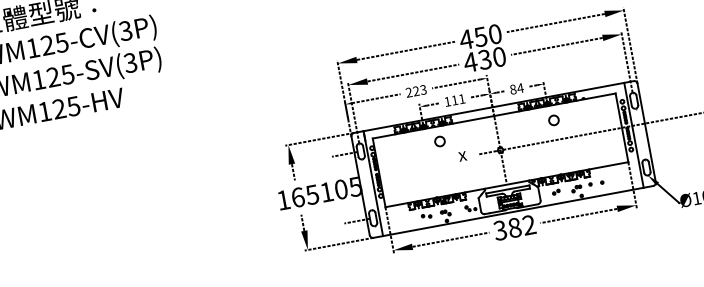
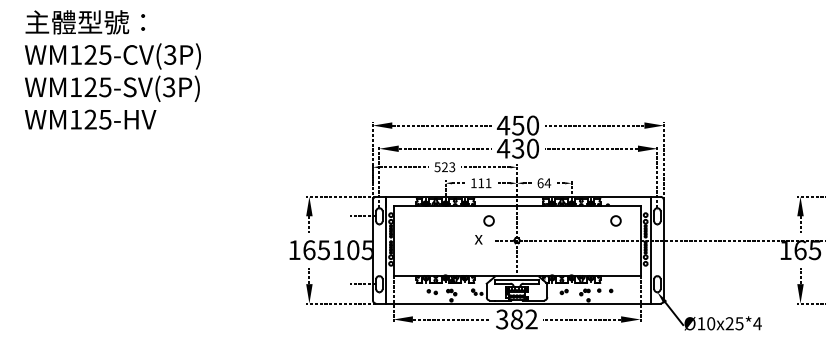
text: (513, 88) -> (540, 182), 84 -> 64
text: (409, 92) -> (437, 167), 223 -> 523
circle: (553, 120) -> (615, 220), moved
circle: (439, 141) -> (488, 220), moved

